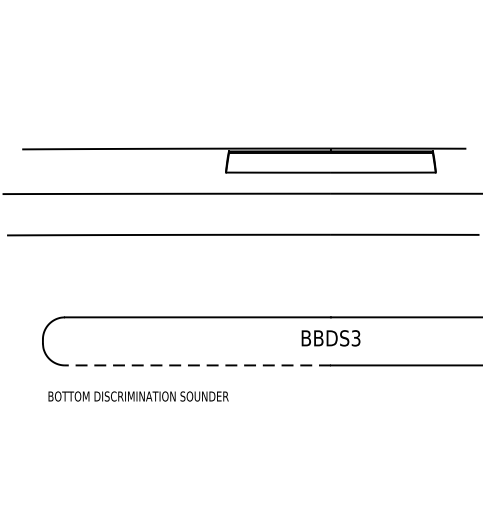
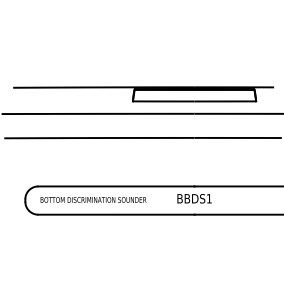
text: (354, 337) -> (208, 198), BBDS3 -> BBDS1
line: (196, 365) -> (115, 214), dashed -> solid
text: (138, 395) -> (93, 199), moved

